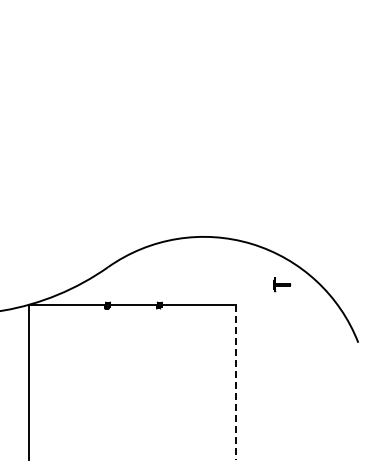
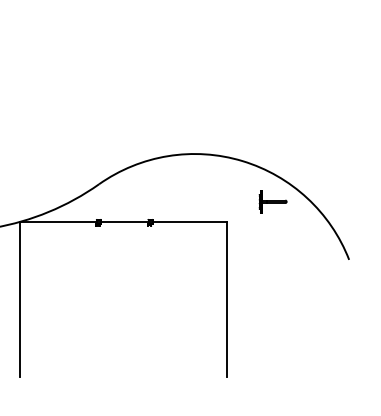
part: (281, 284) -> (272, 201), size x1.67
line: (236, 382) -> (227, 299), dashed -> solid

